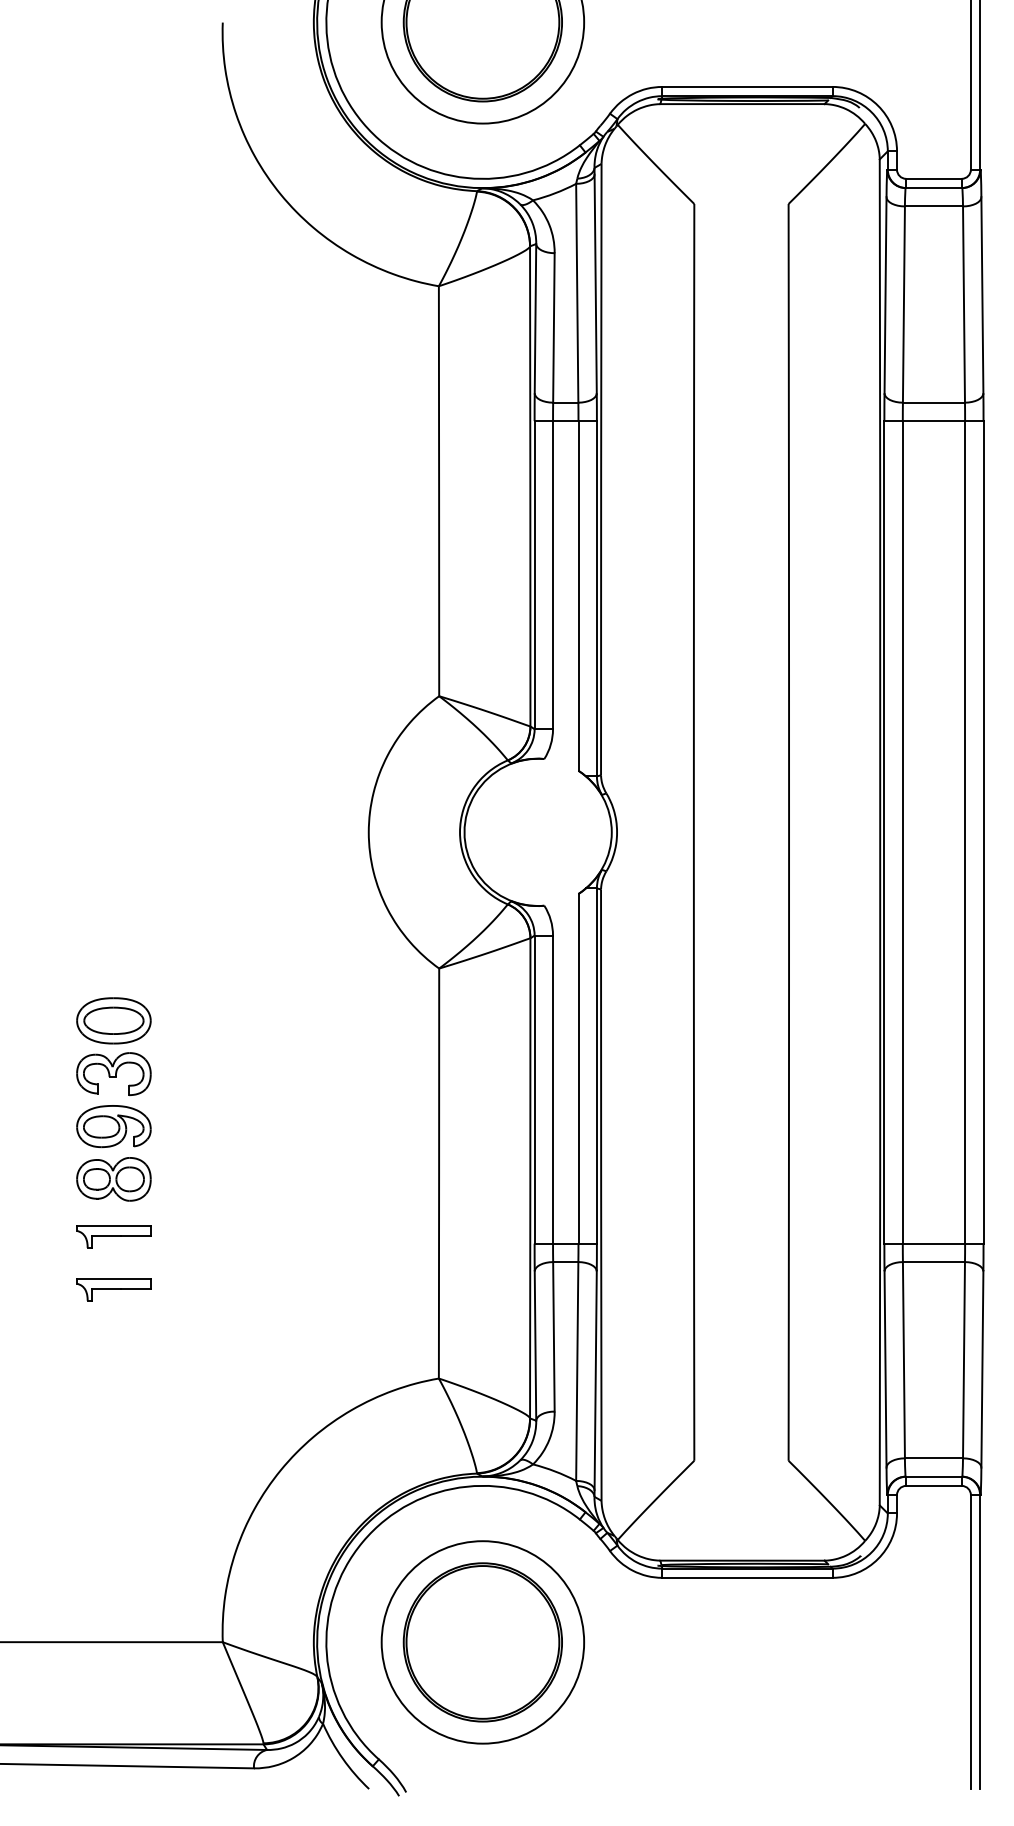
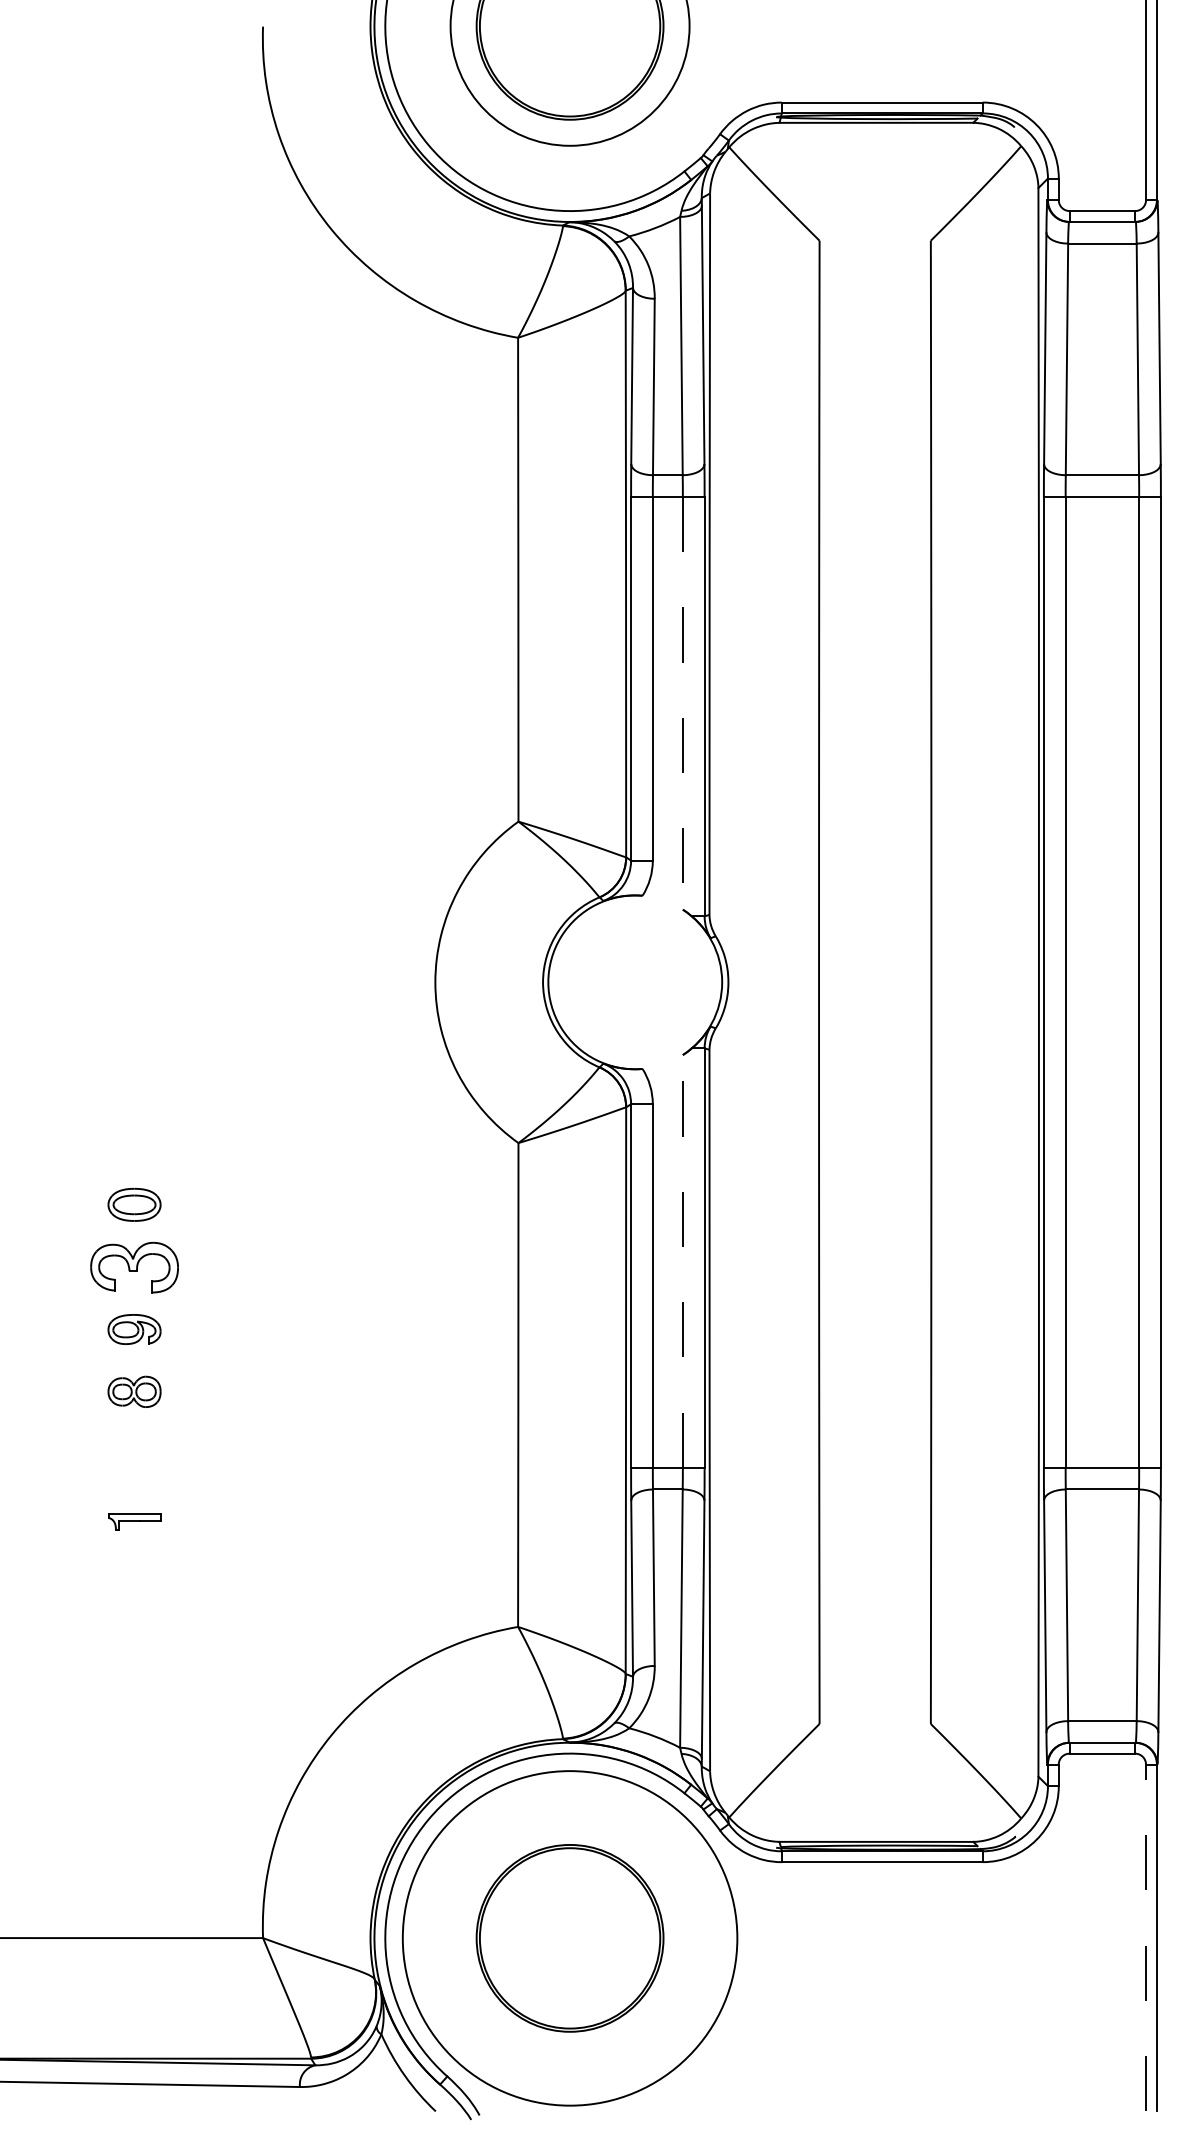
line: (578, 596) -> (682, 703), solid -> dashed
part: (113, 1020) -> (134, 1204), size x0.6
line: (578, 1068) -> (682, 1260), solid -> dashed
part: (113, 1126) -> (134, 1329), size x0.6
part: (113, 1179) -> (134, 1391), size x0.6
part: (113, 1236) -> (134, 1459), removed
part: (113, 1289) -> (134, 1521), size x0.6
circle: (482, 1641) -> (569, 1937), size x1.4
line: (971, 1641) -> (1146, 1937), solid -> dashed

